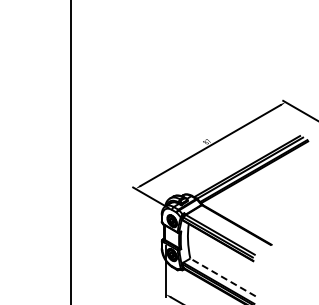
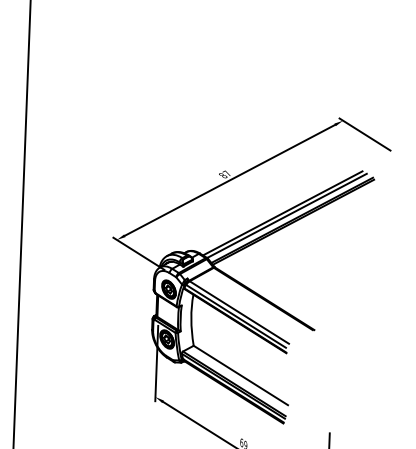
line: (223, 277) -> (241, 375), dashed -> solid

